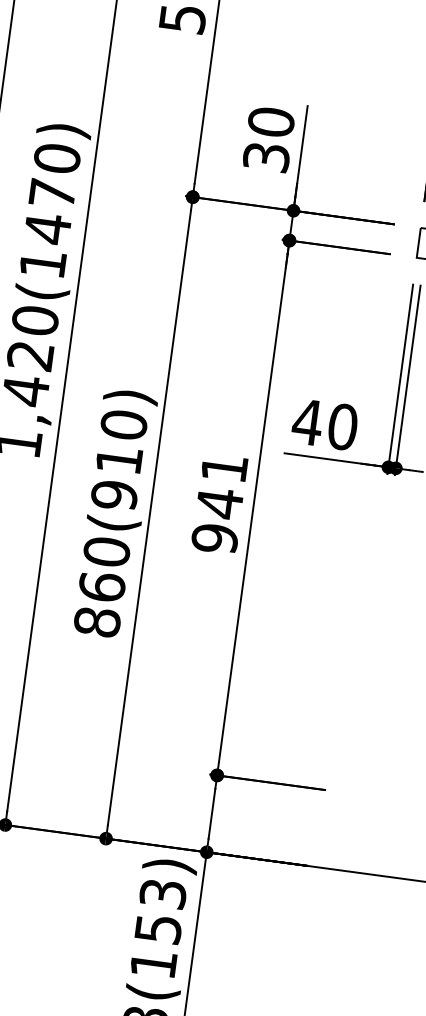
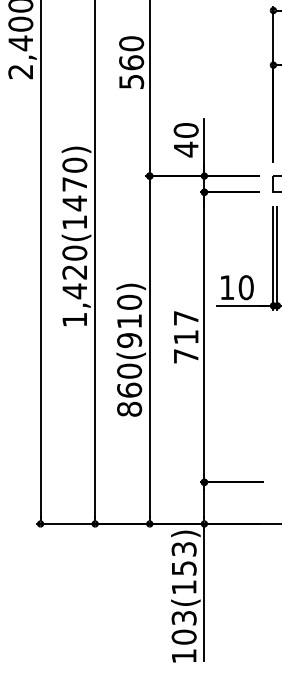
text: (265, 157) -> (185, 149), 30 -> 40
text: (308, 421) -> (227, 287), 40 -> 10
text: (218, 503) -> (185, 337), 941 -> 717

